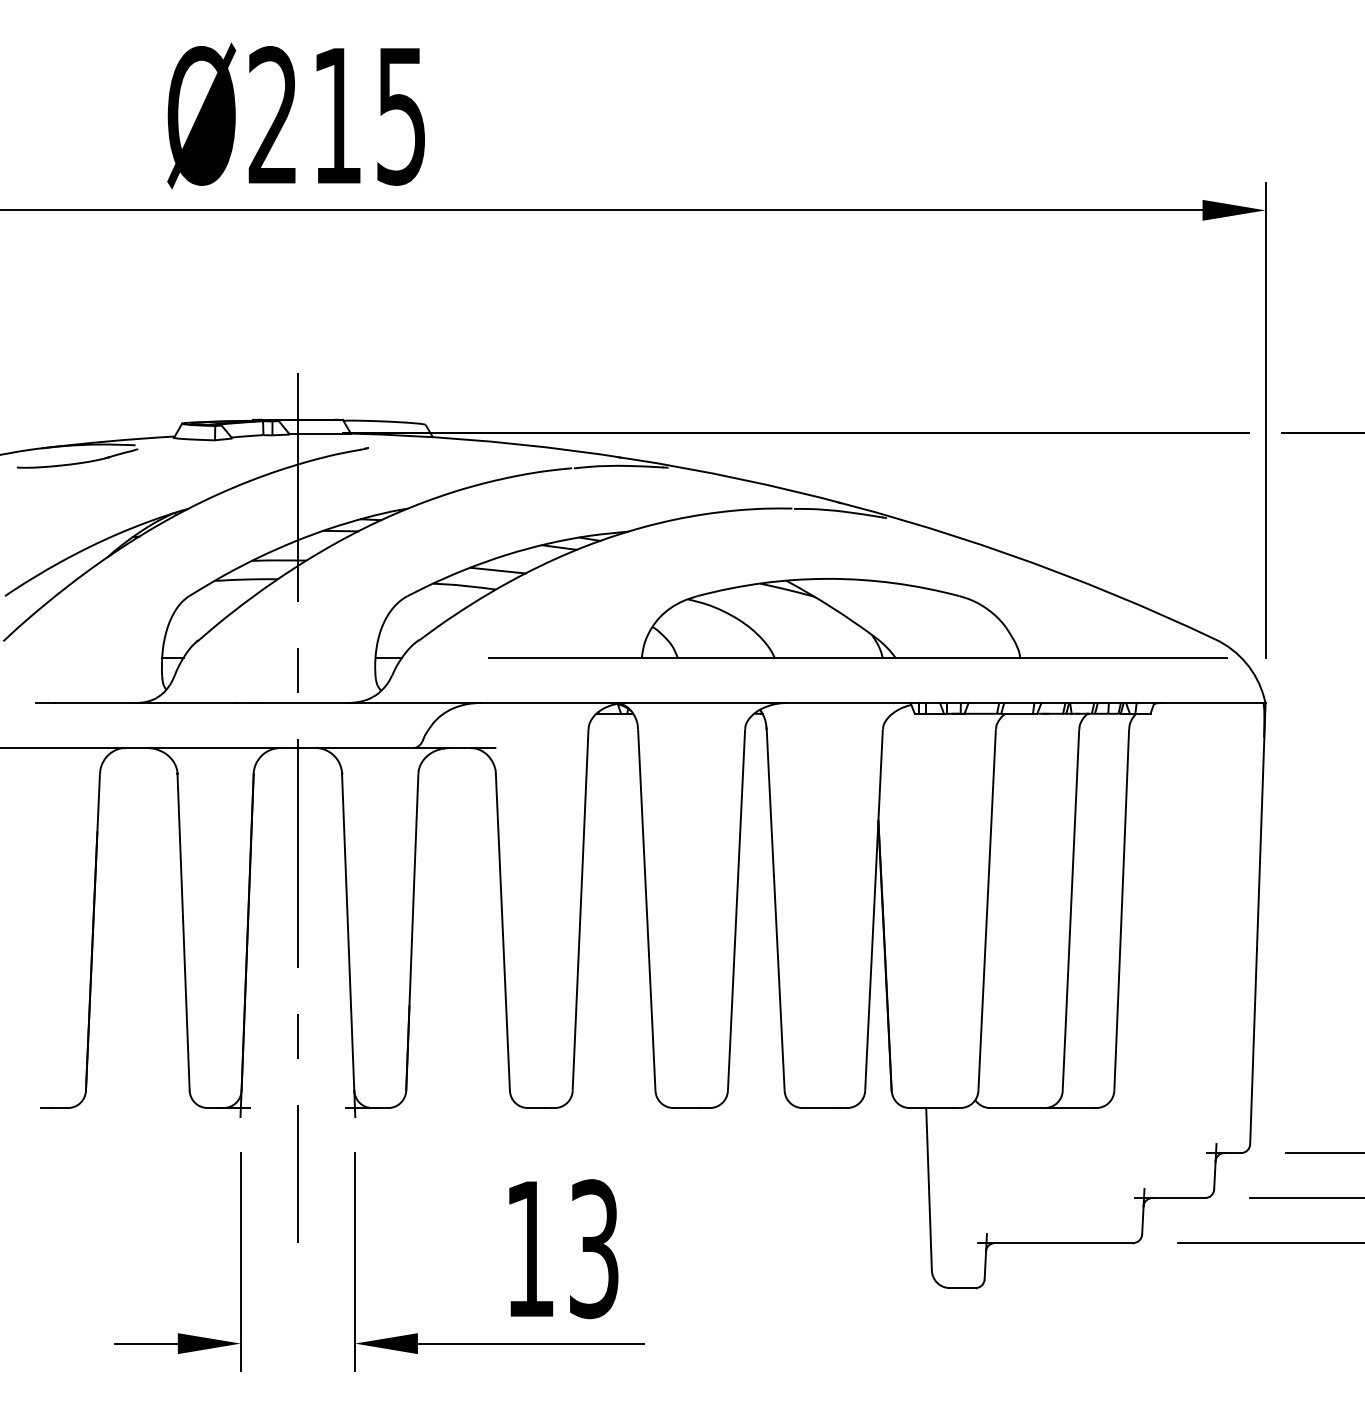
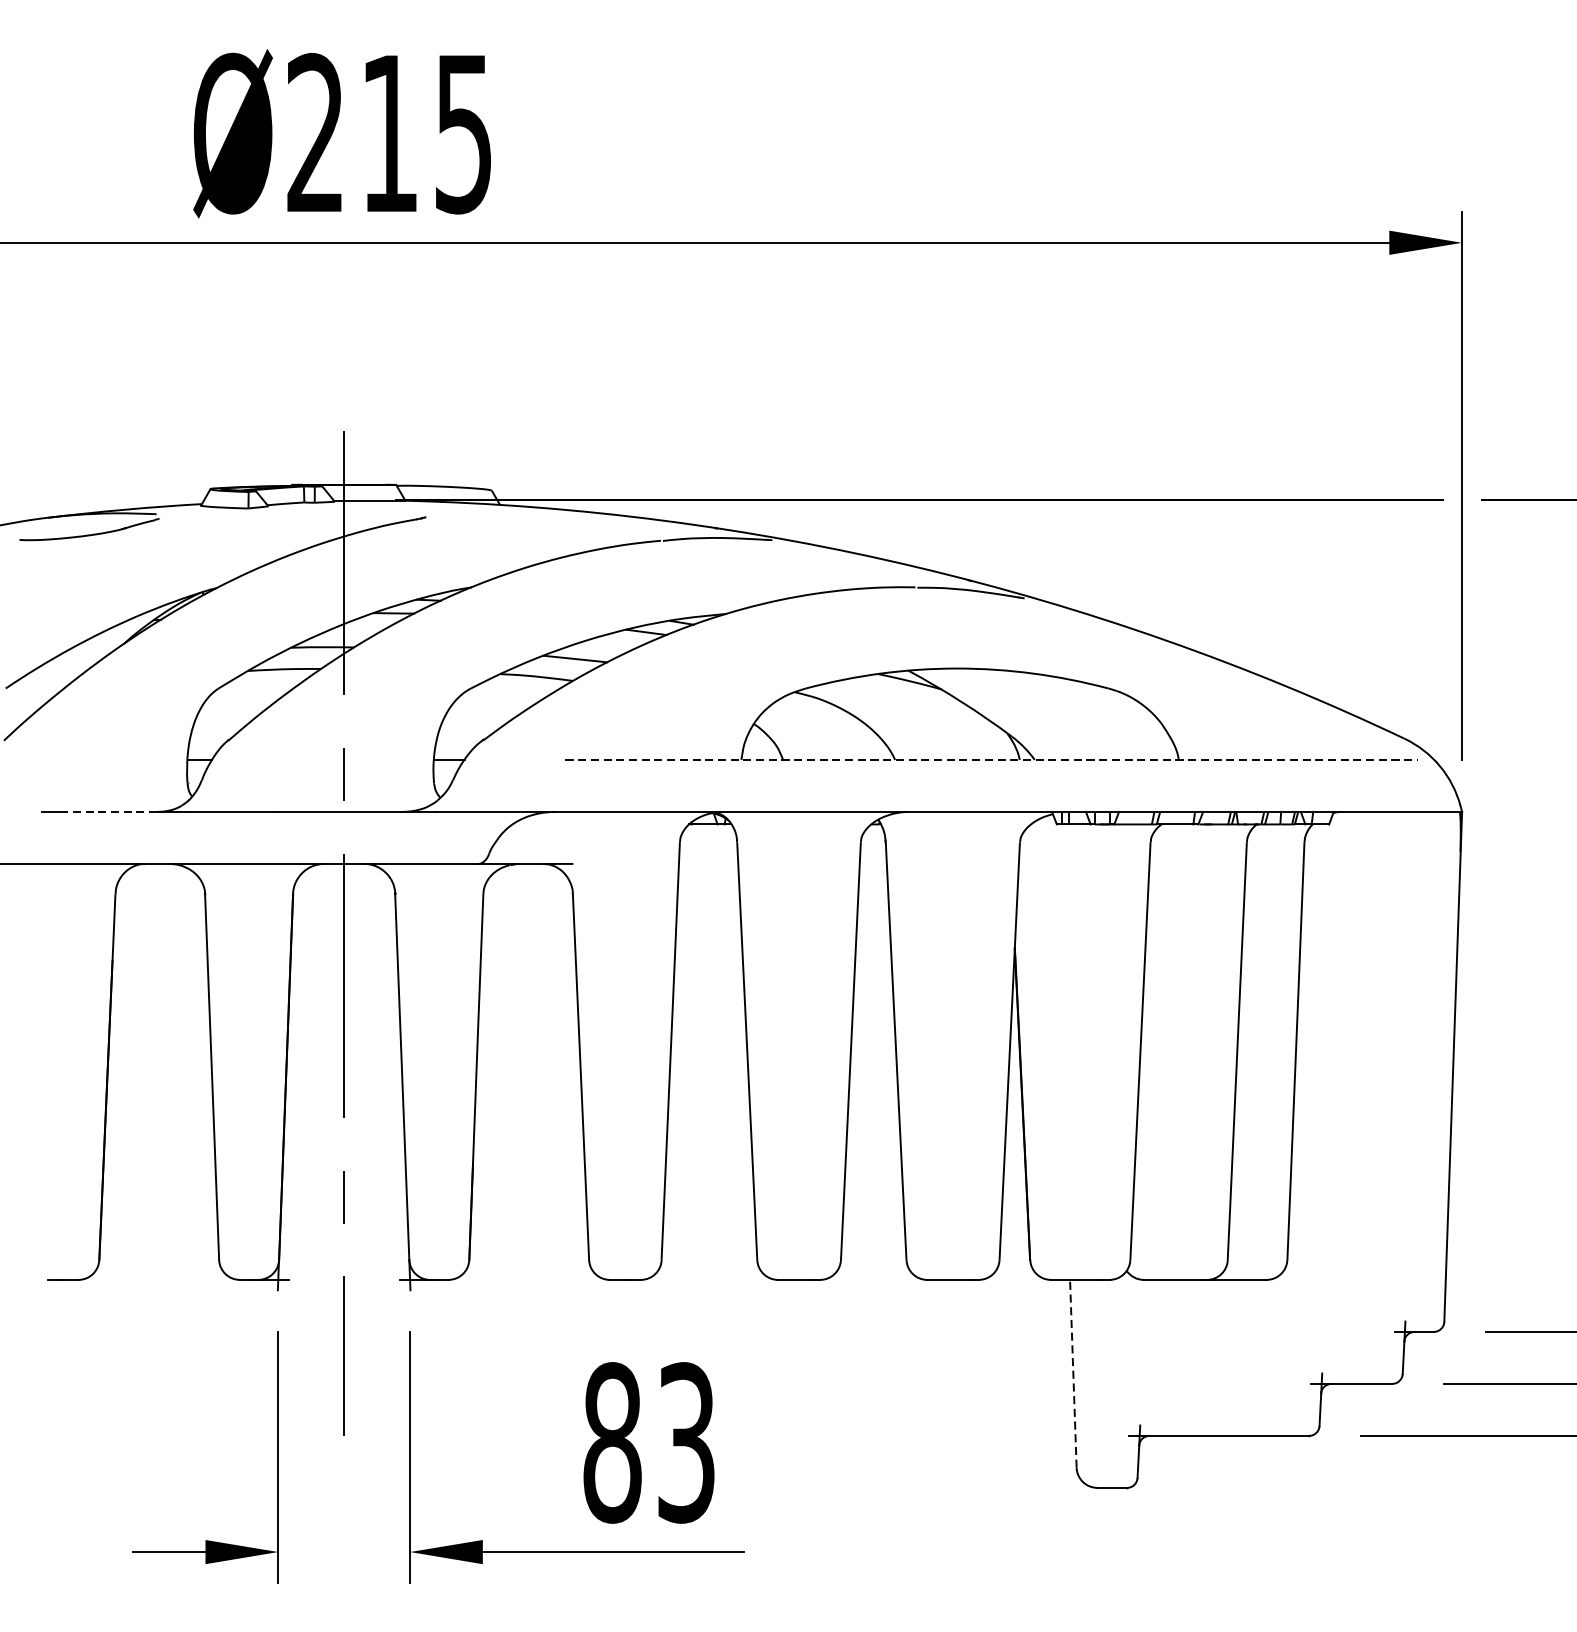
line: (858, 657) -> (991, 759), solid -> dashed
line: (95, 703) -> (110, 812), solid -> dashed
line: (929, 1188) -> (1073, 1372), solid -> dashed
text: (530, 1249) -> (612, 1443), 13 -> 83

